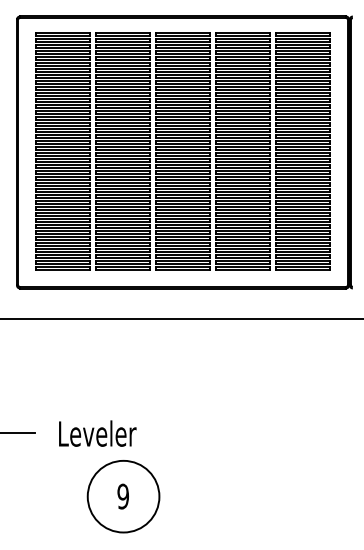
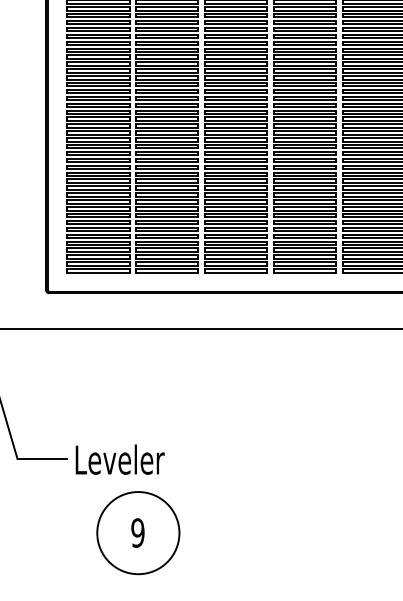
text: (97, 433) -> (119, 459), moved
part: (123, 496) -> (138, 532), moved

